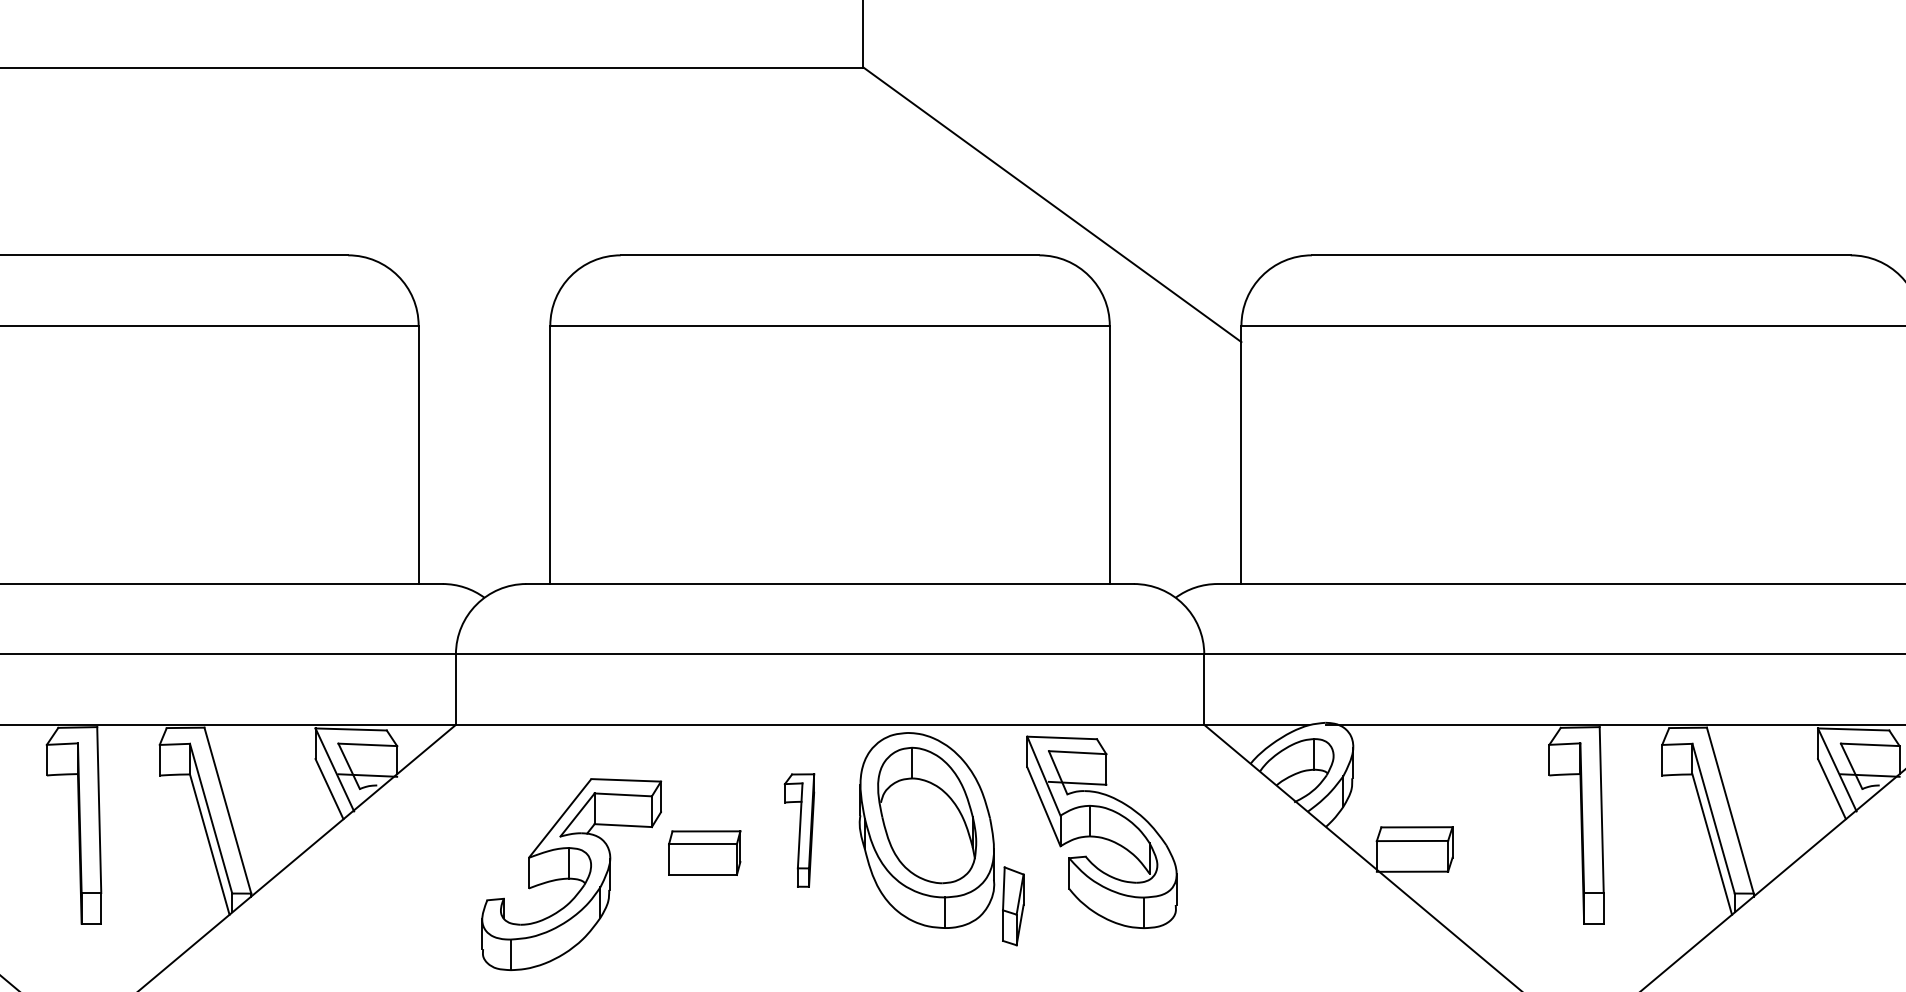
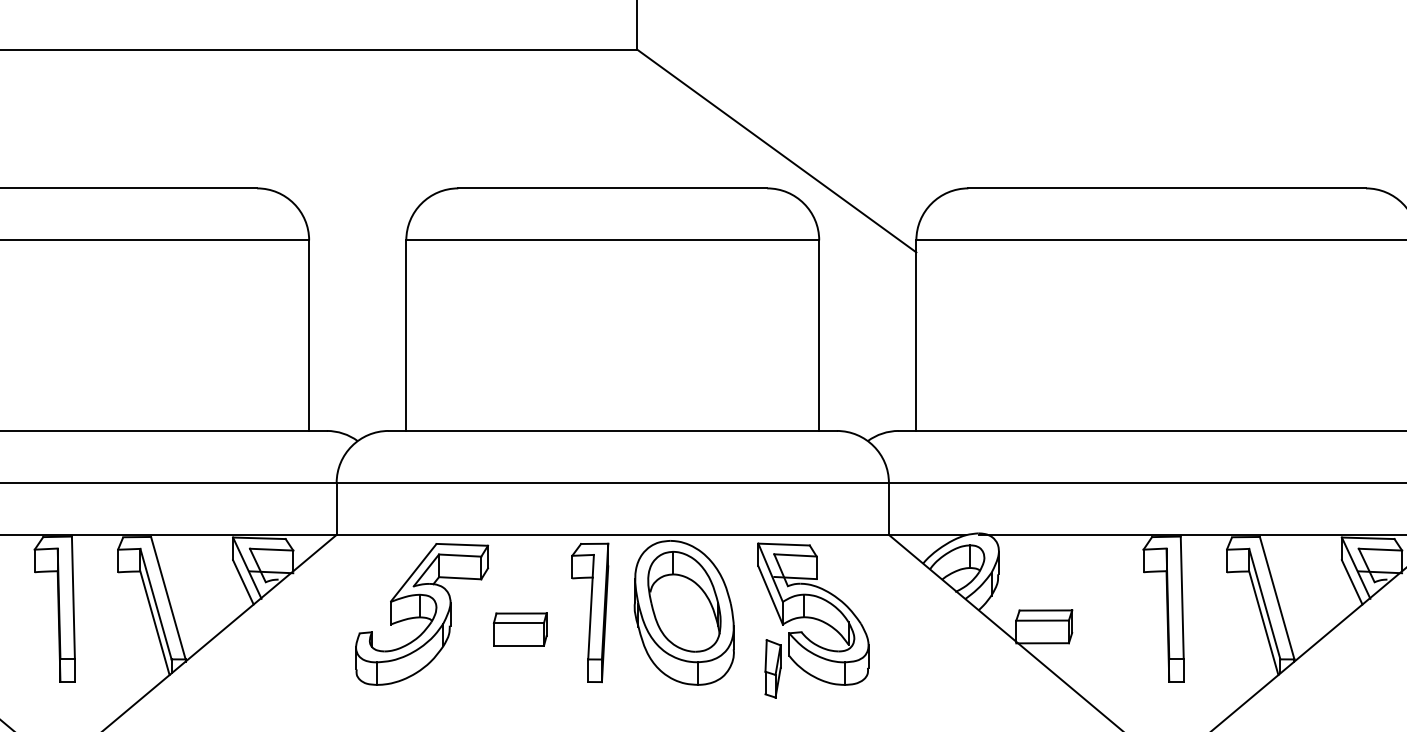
part: (799, 830) -> (590, 612), size x1.67
part: (571, 874) -> (421, 614), moved
part: (1013, 906) -> (773, 668), moved

